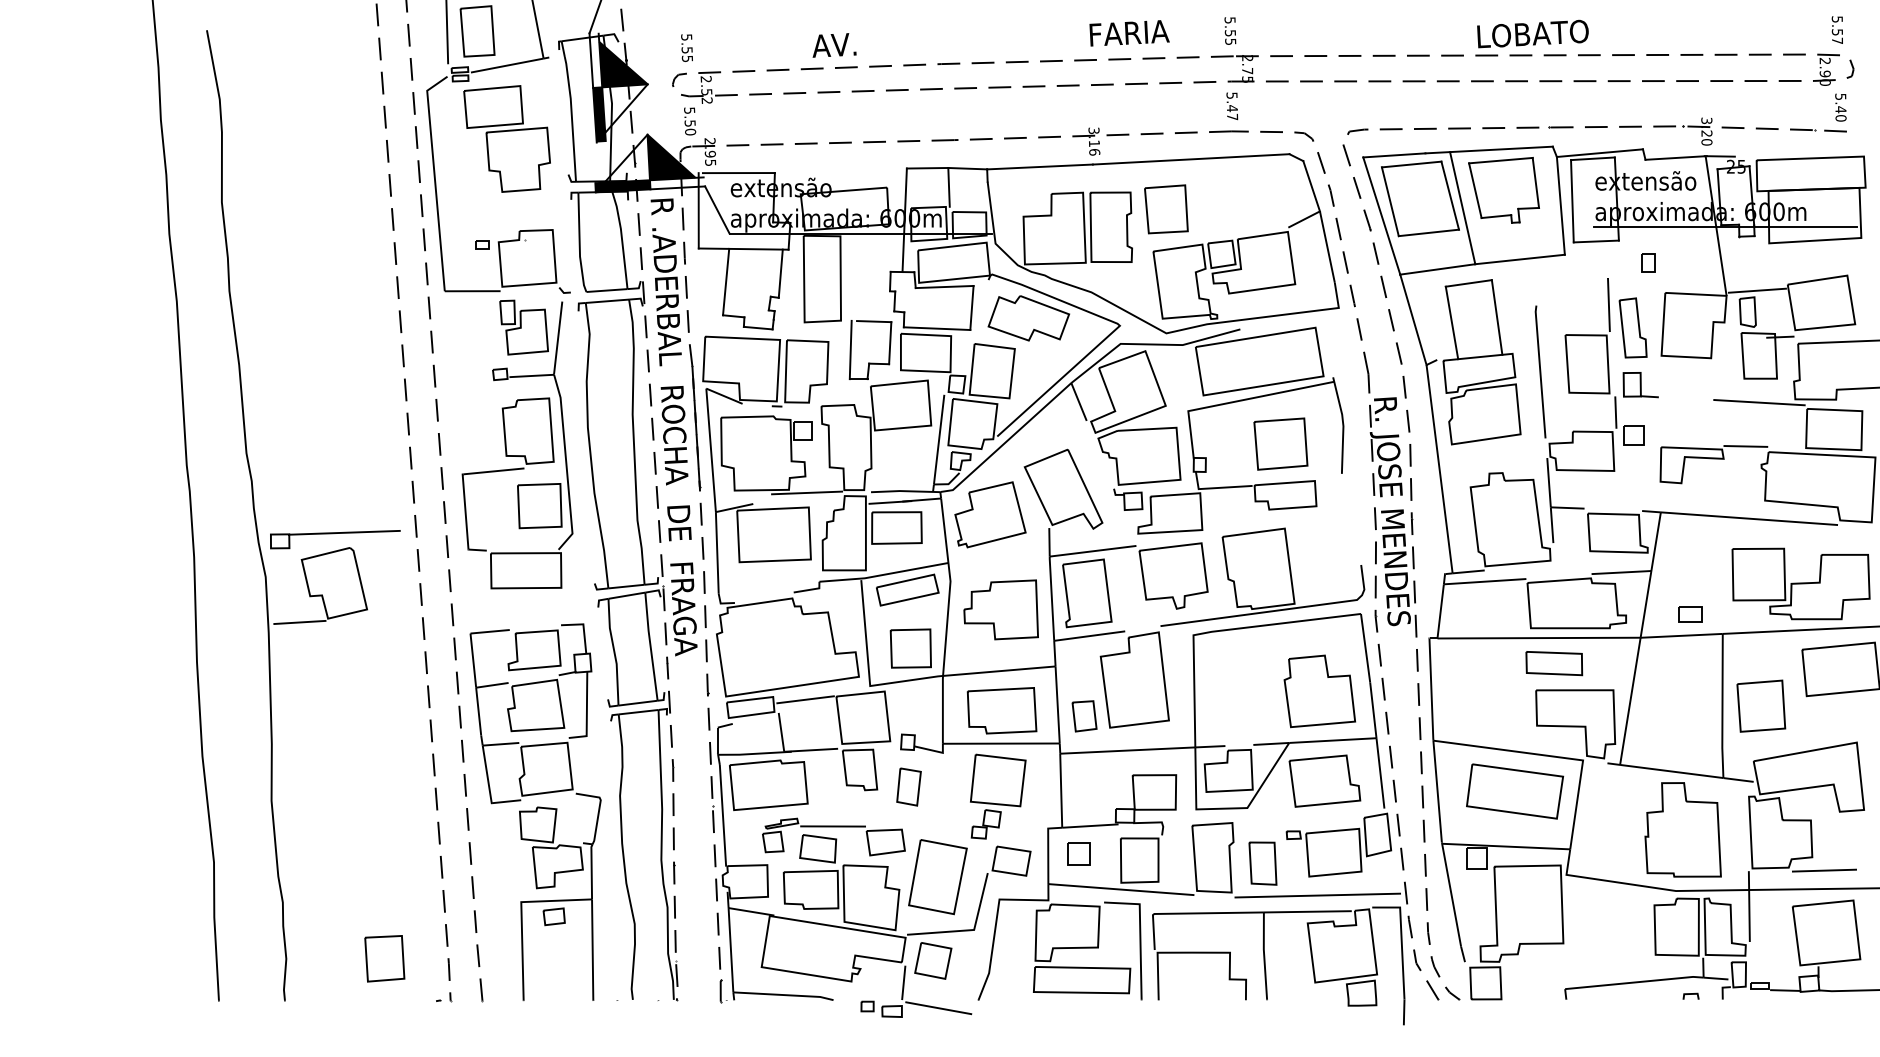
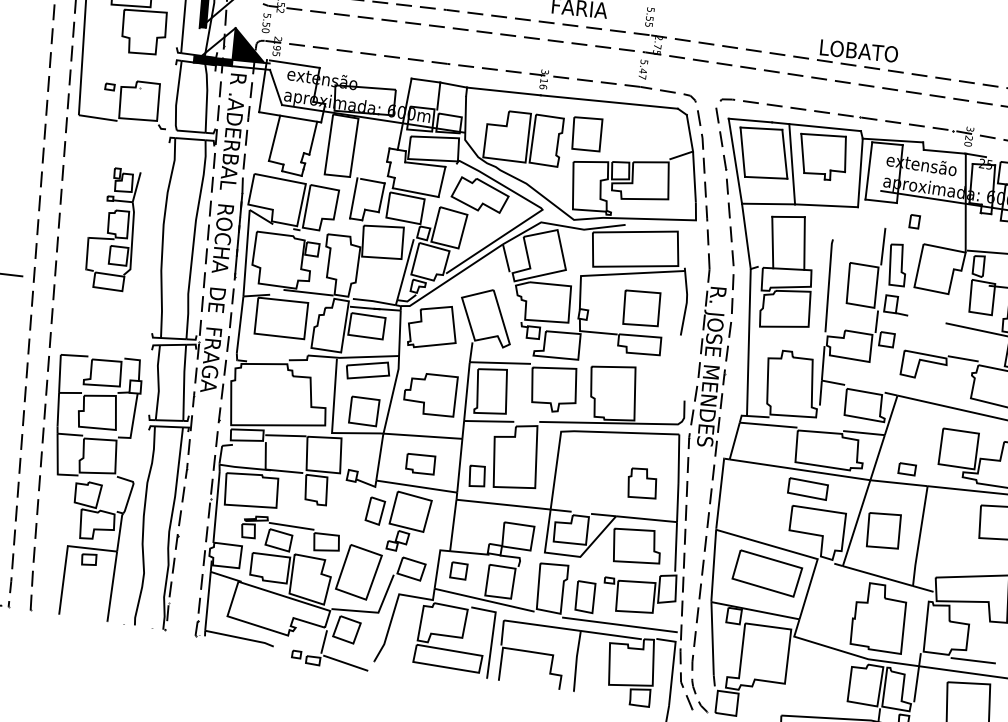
part: (517, 444) -> (113, 228), size x0.6
part: (1319, 691) -> (642, 483), size x0.6
part: (1761, 705) -> (883, 530), moved
part: (1001, 710) -> (420, 463), size x0.6
part: (908, 786) -> (375, 510), moved

